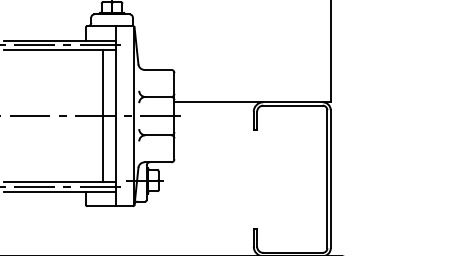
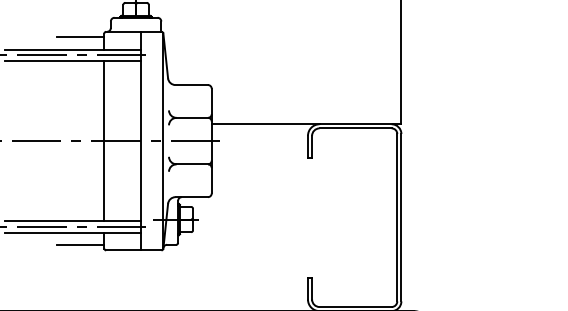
line: (66, 30) -> (80, 37), added
line: (102, 115) -> (103, 140), moved
line: (66, 201) -> (80, 244), added

